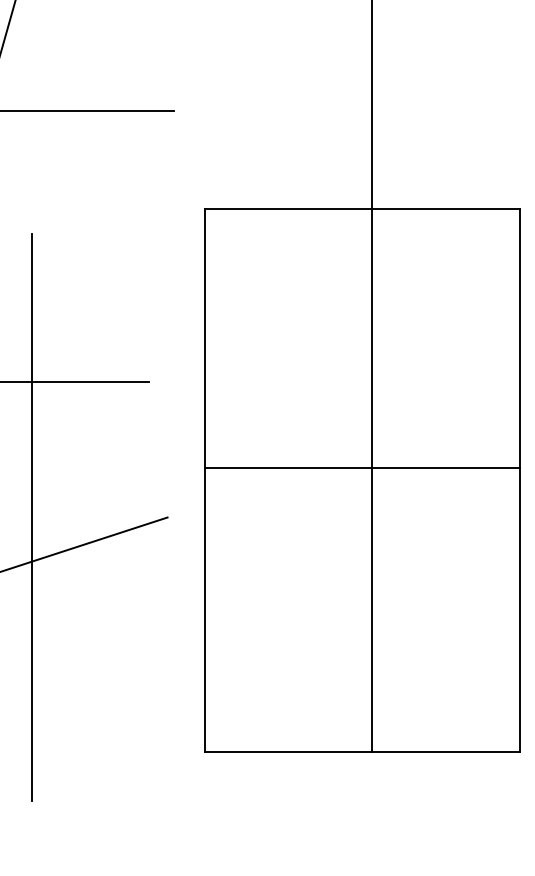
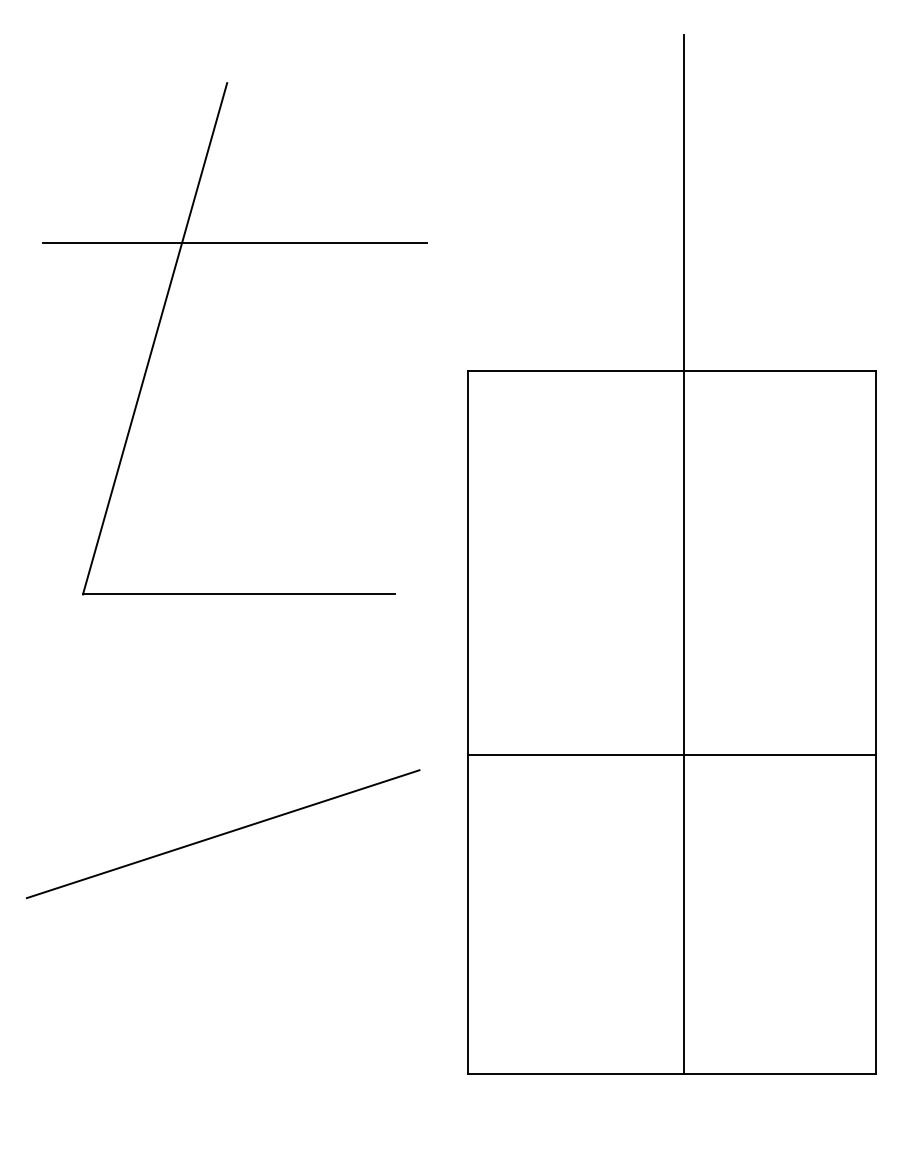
line: (362, 468) -> (671, 755), moved
line: (31, 516) -> (243, 769), removed

